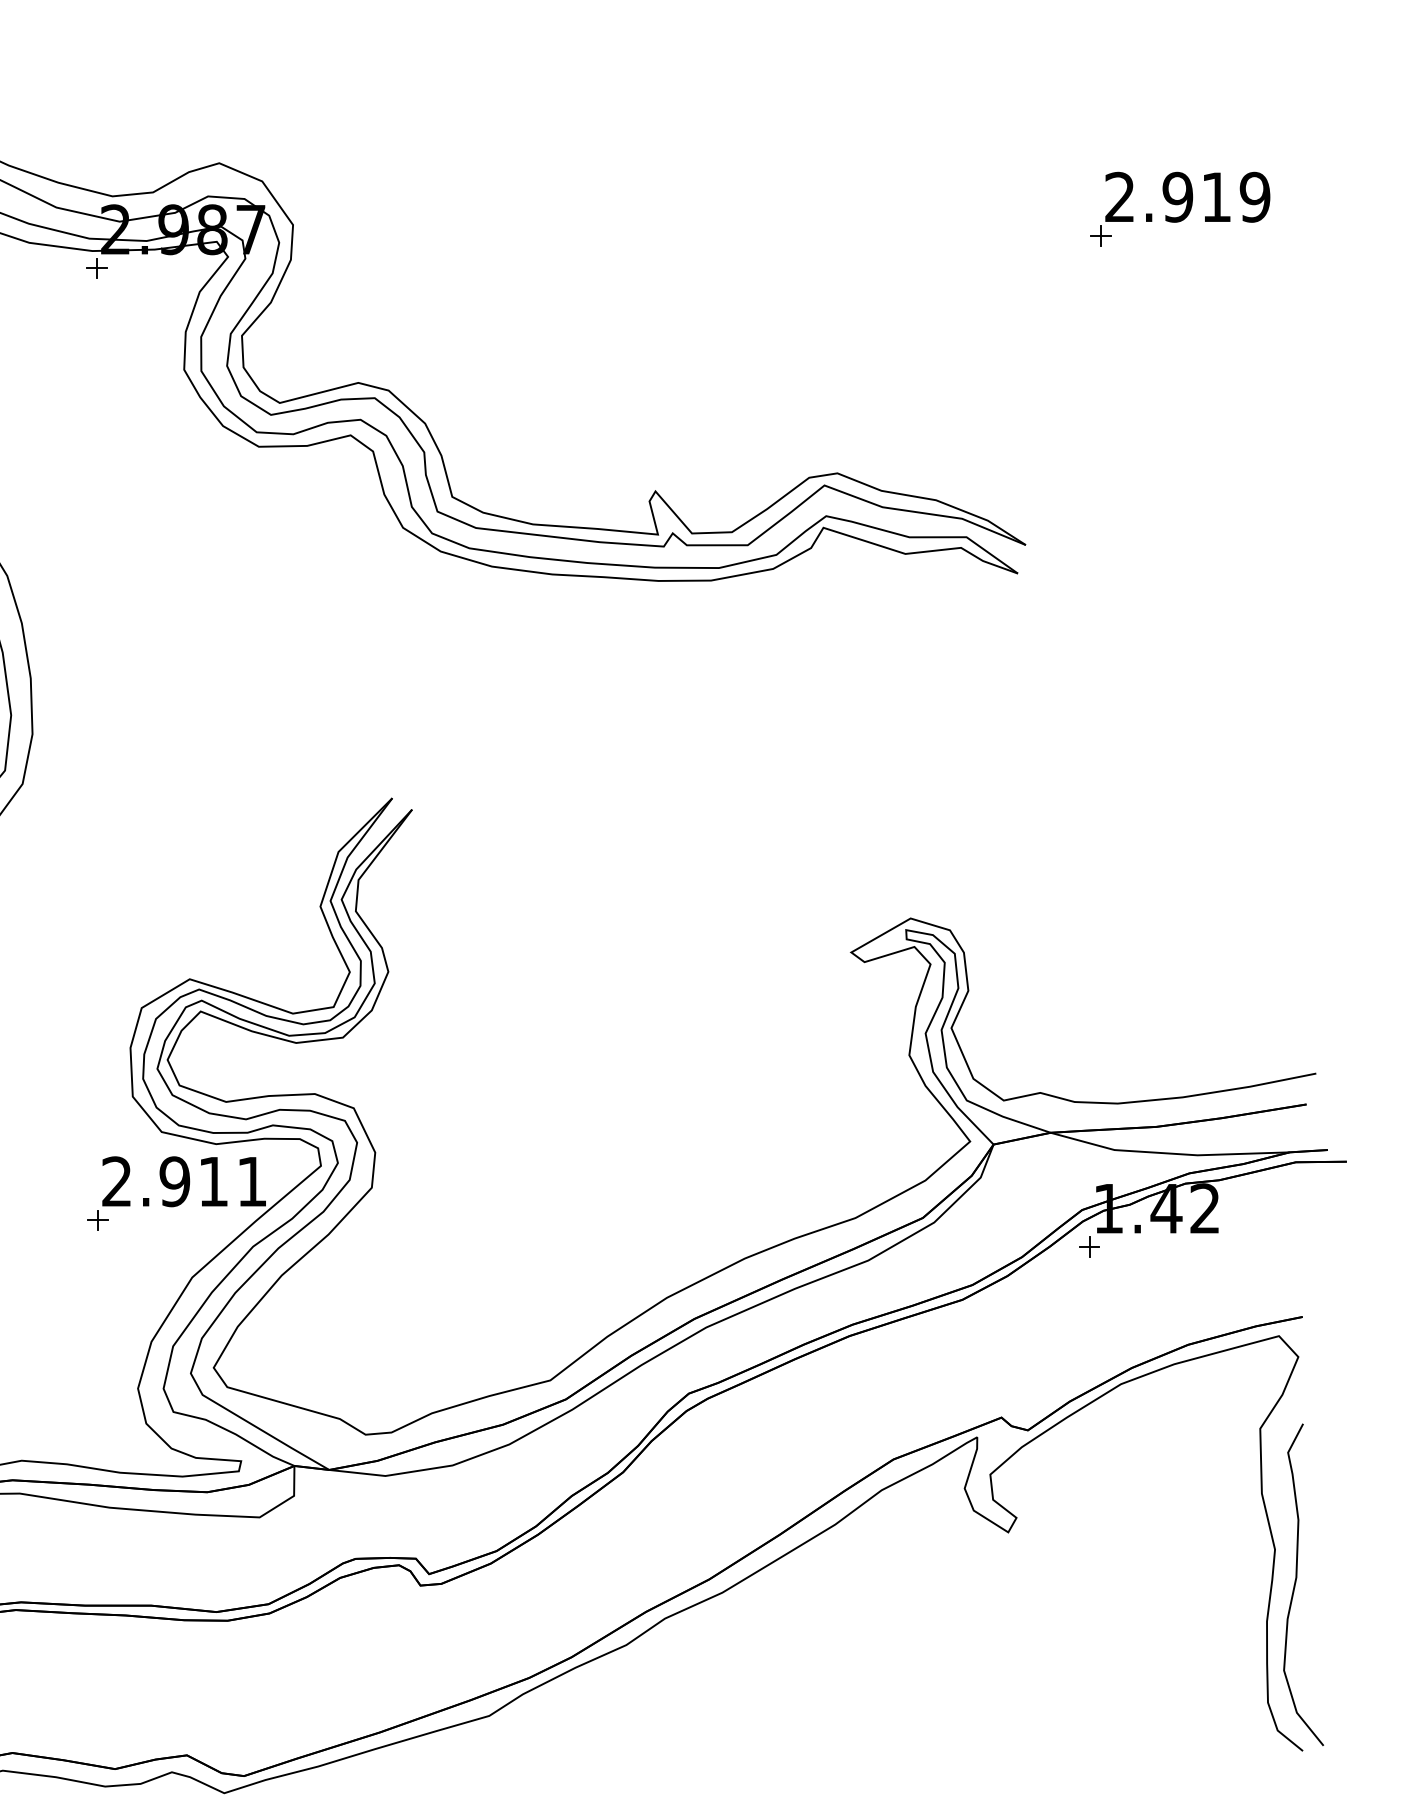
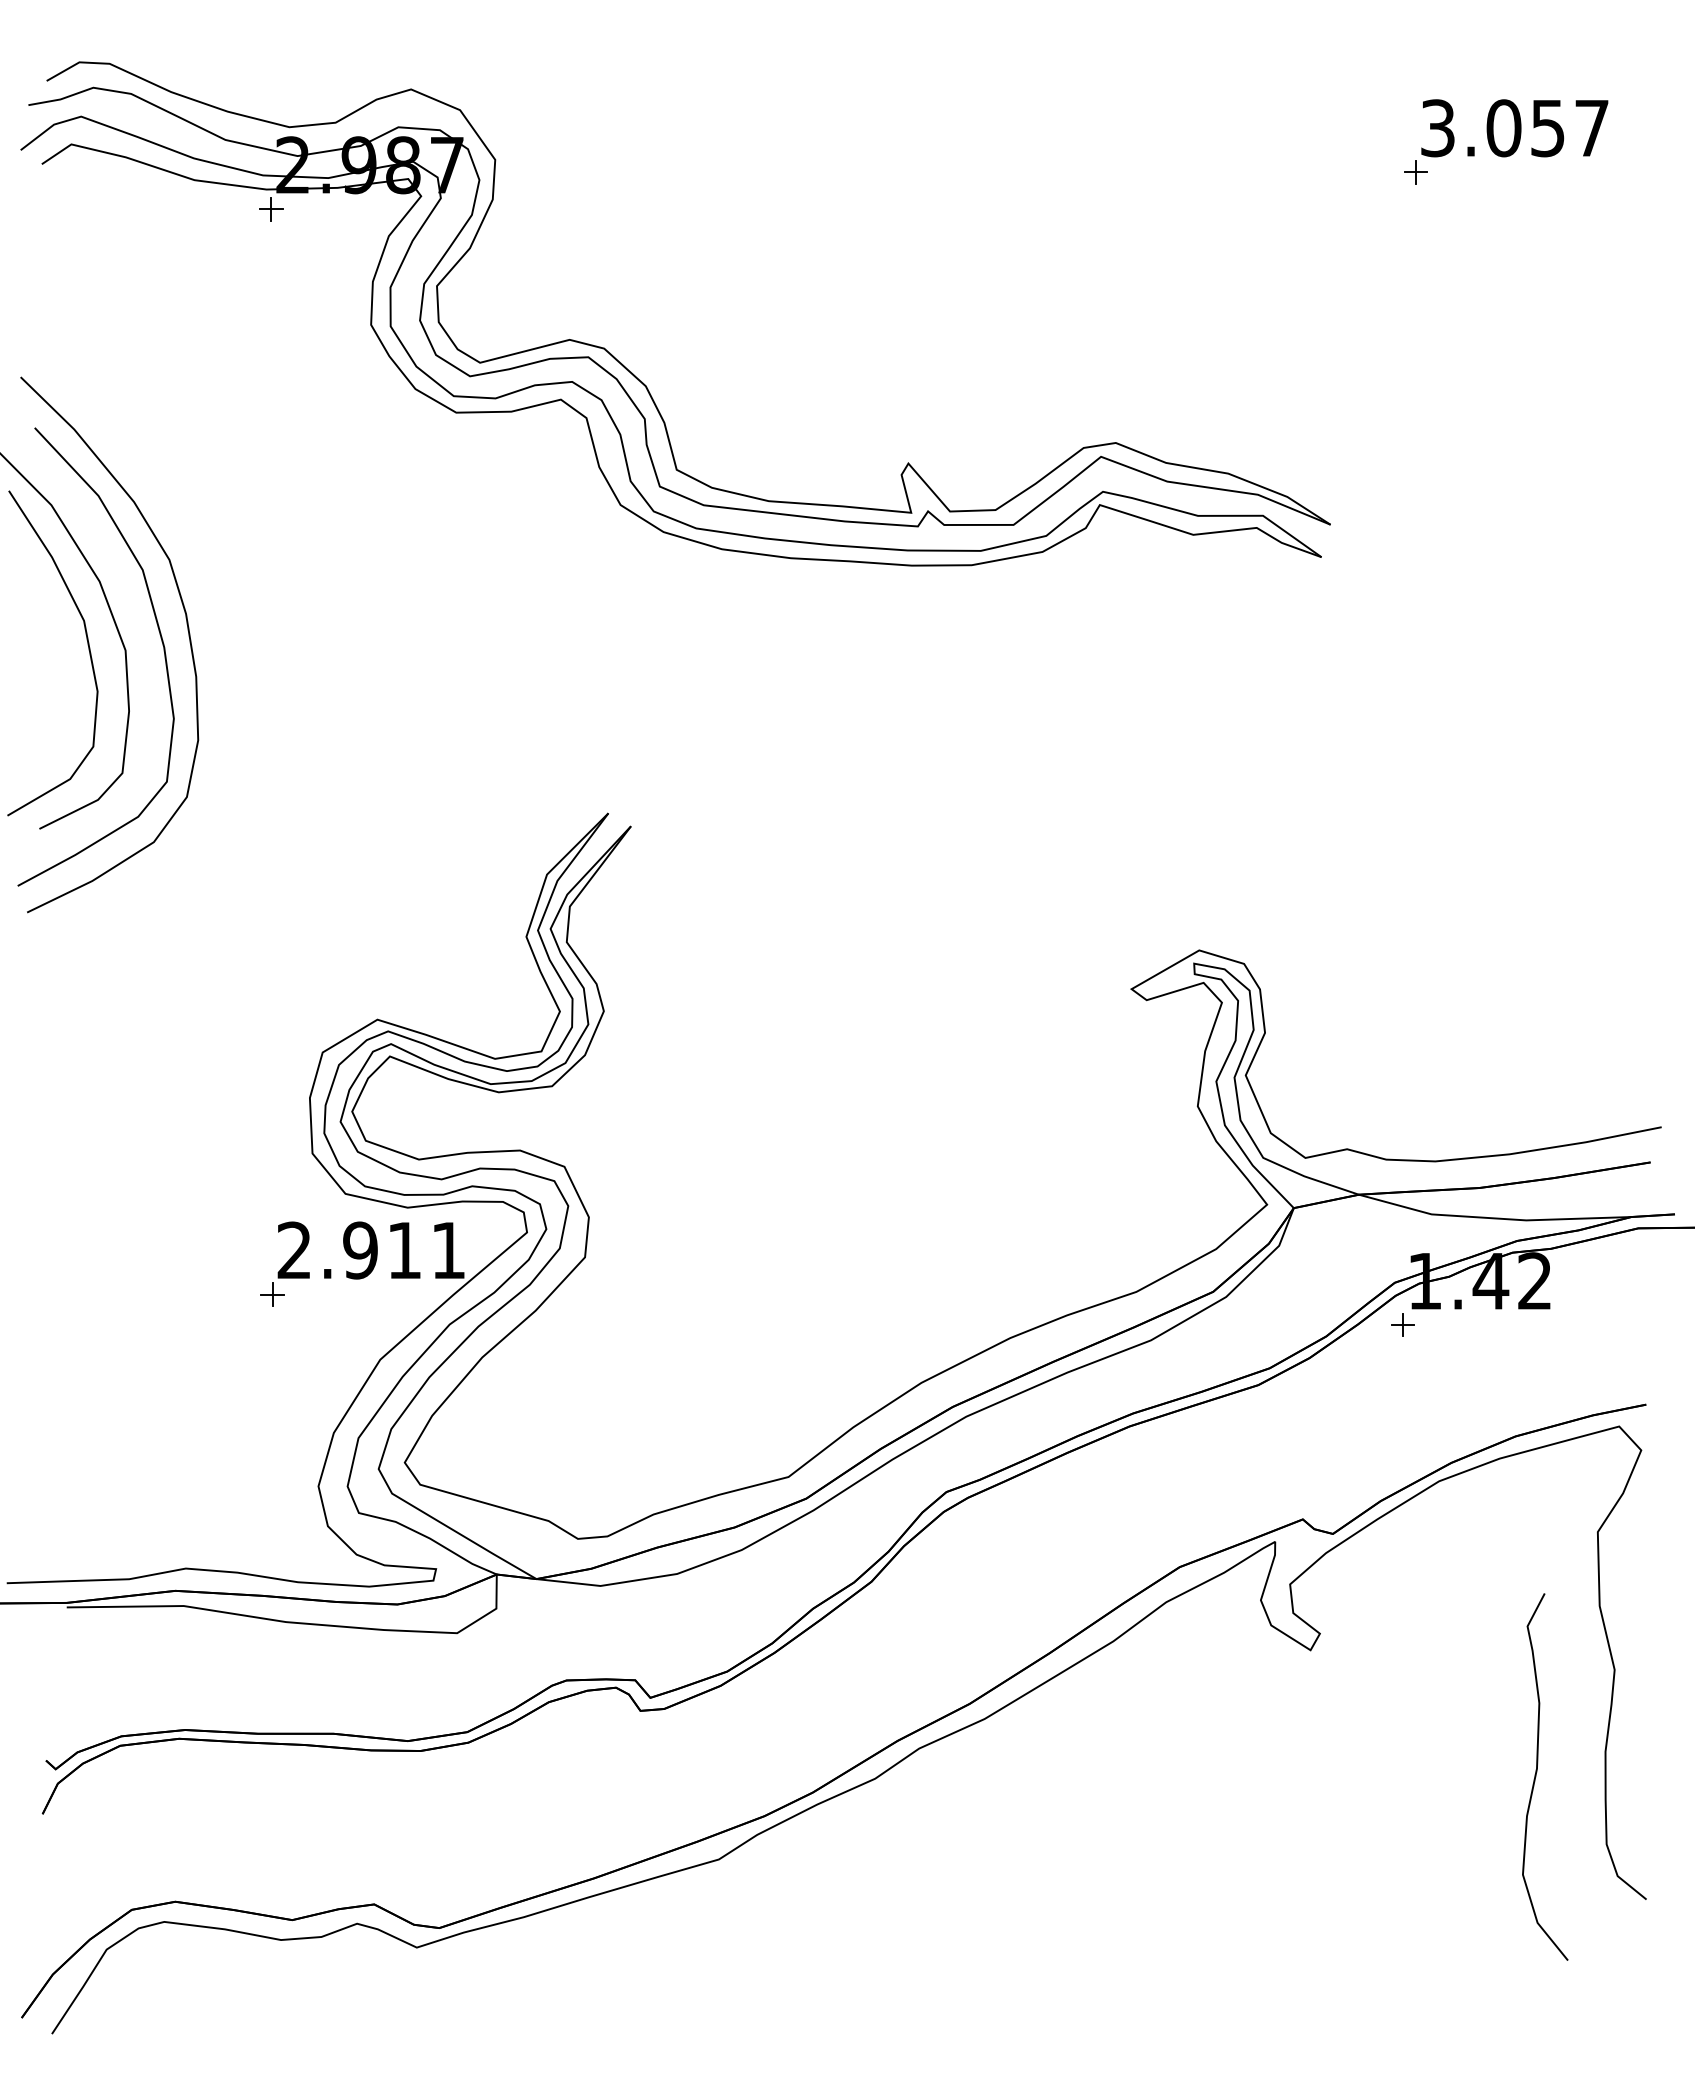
text: (1188, 197) -> (1515, 128), 2.919 -> 3.057
curve: (1296, 1580) -> (1537, 1772), moved

